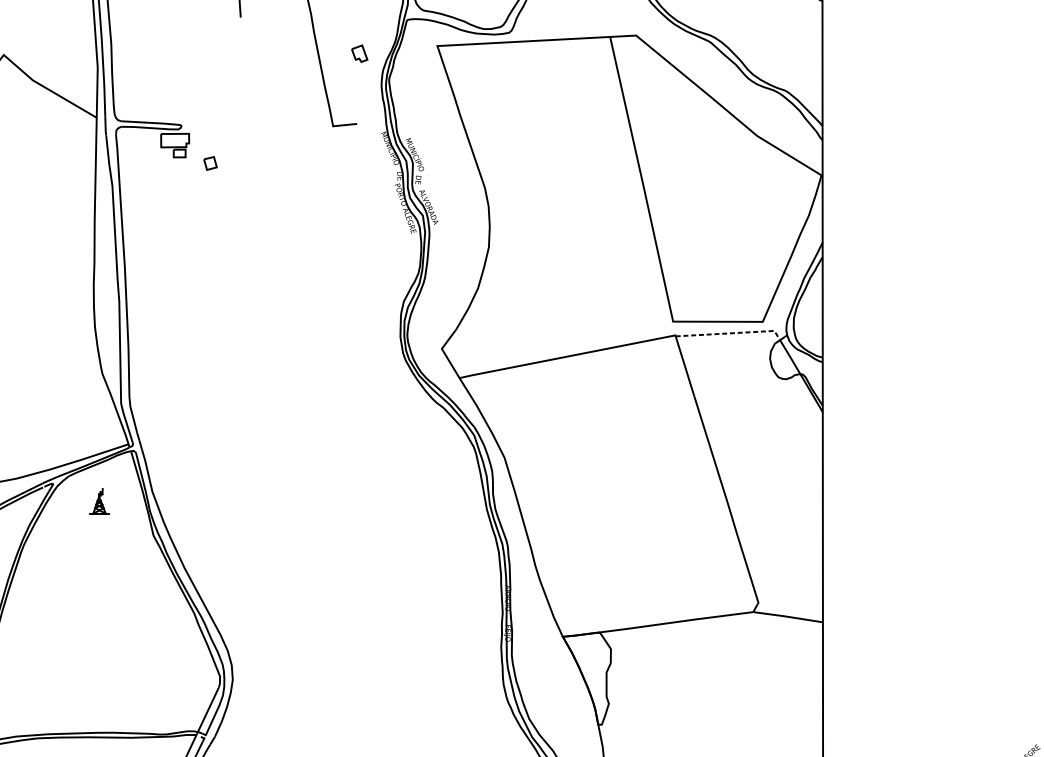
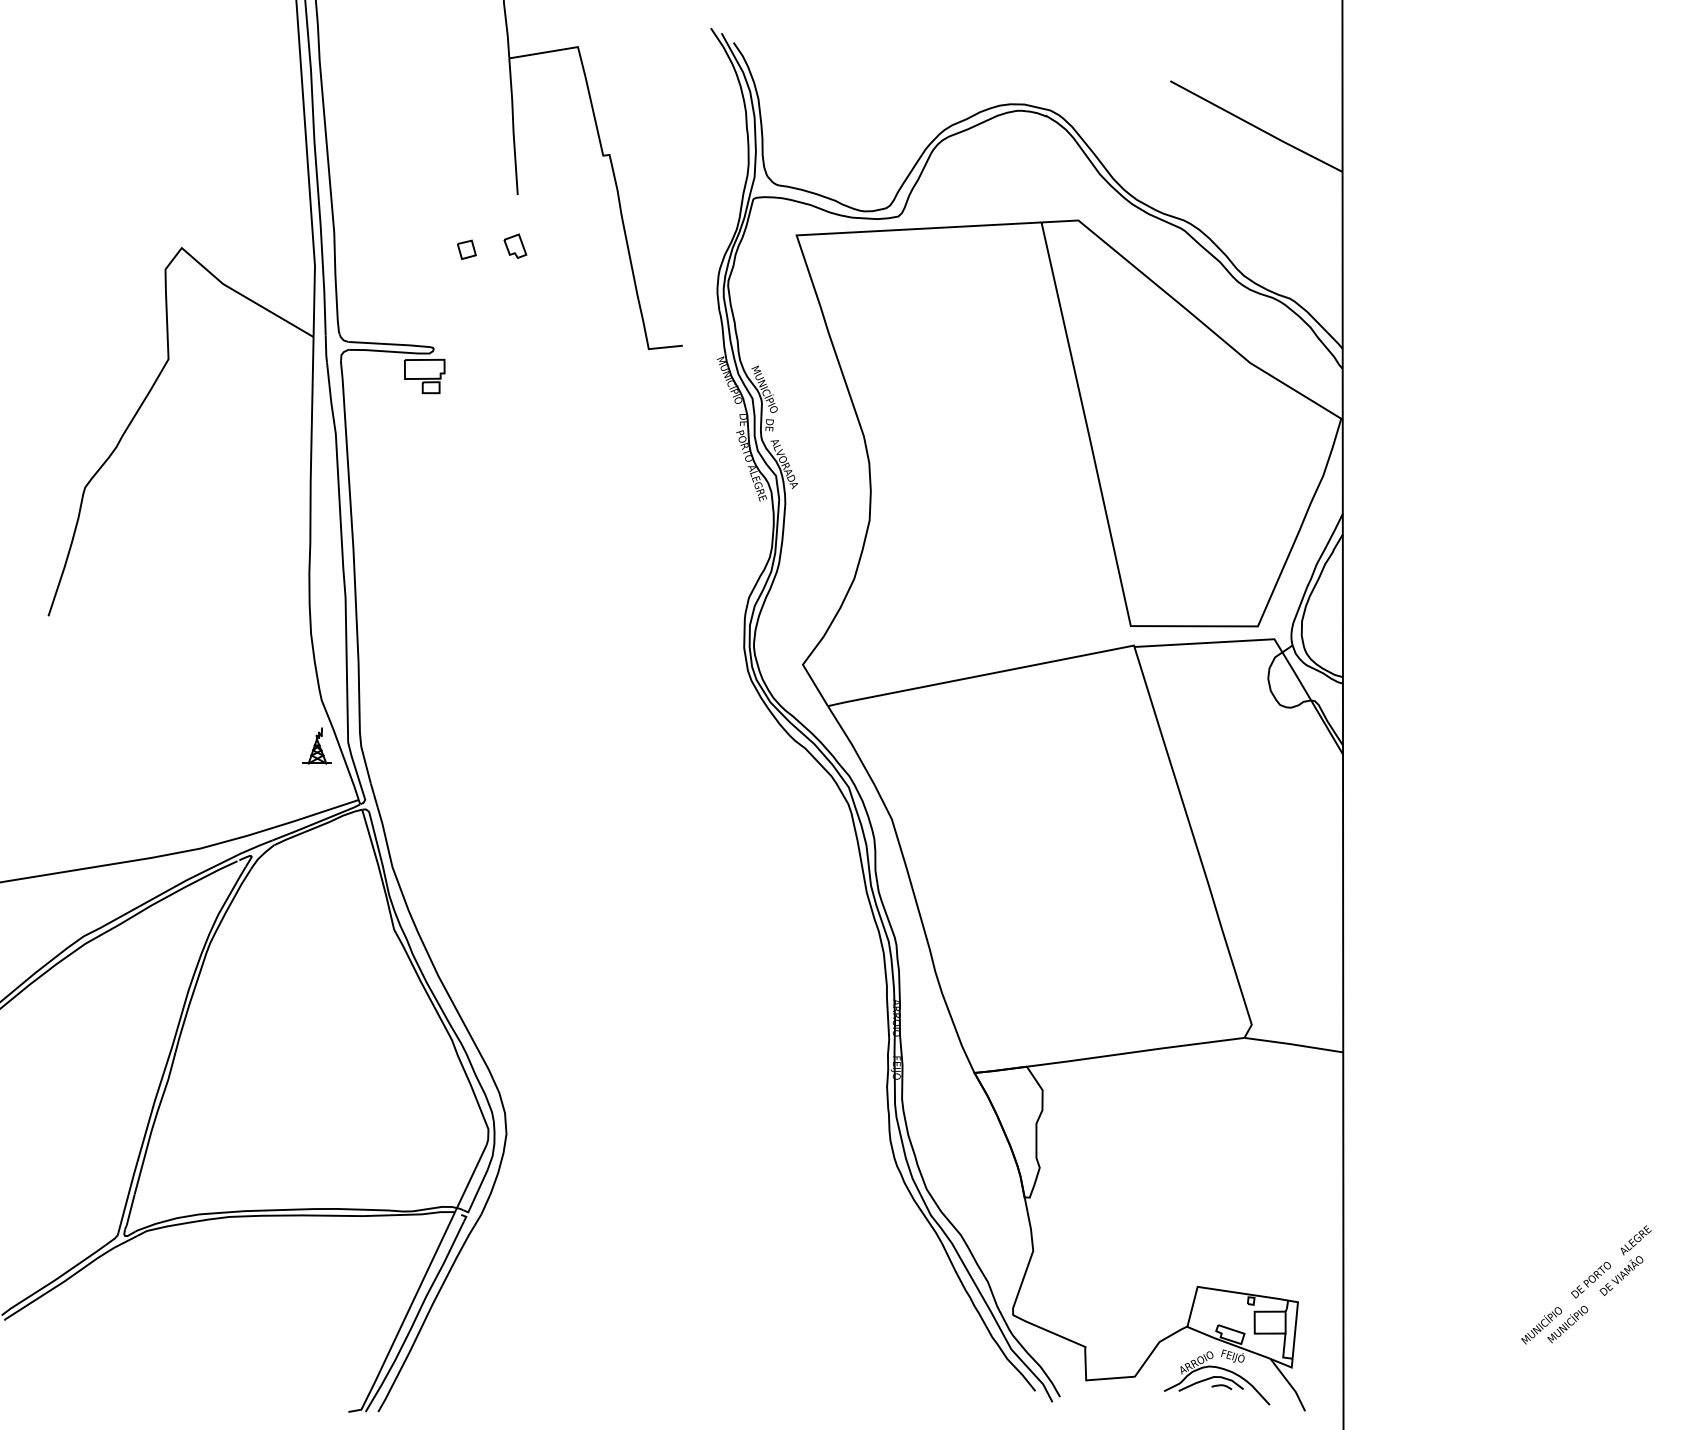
part: (359, 53) -> (515, 245), moved
part: (210, 163) -> (466, 249), moved
line: (730, 333) -> (1212, 642), dashed -> solid
part: (98, 501) -> (316, 745), moved

